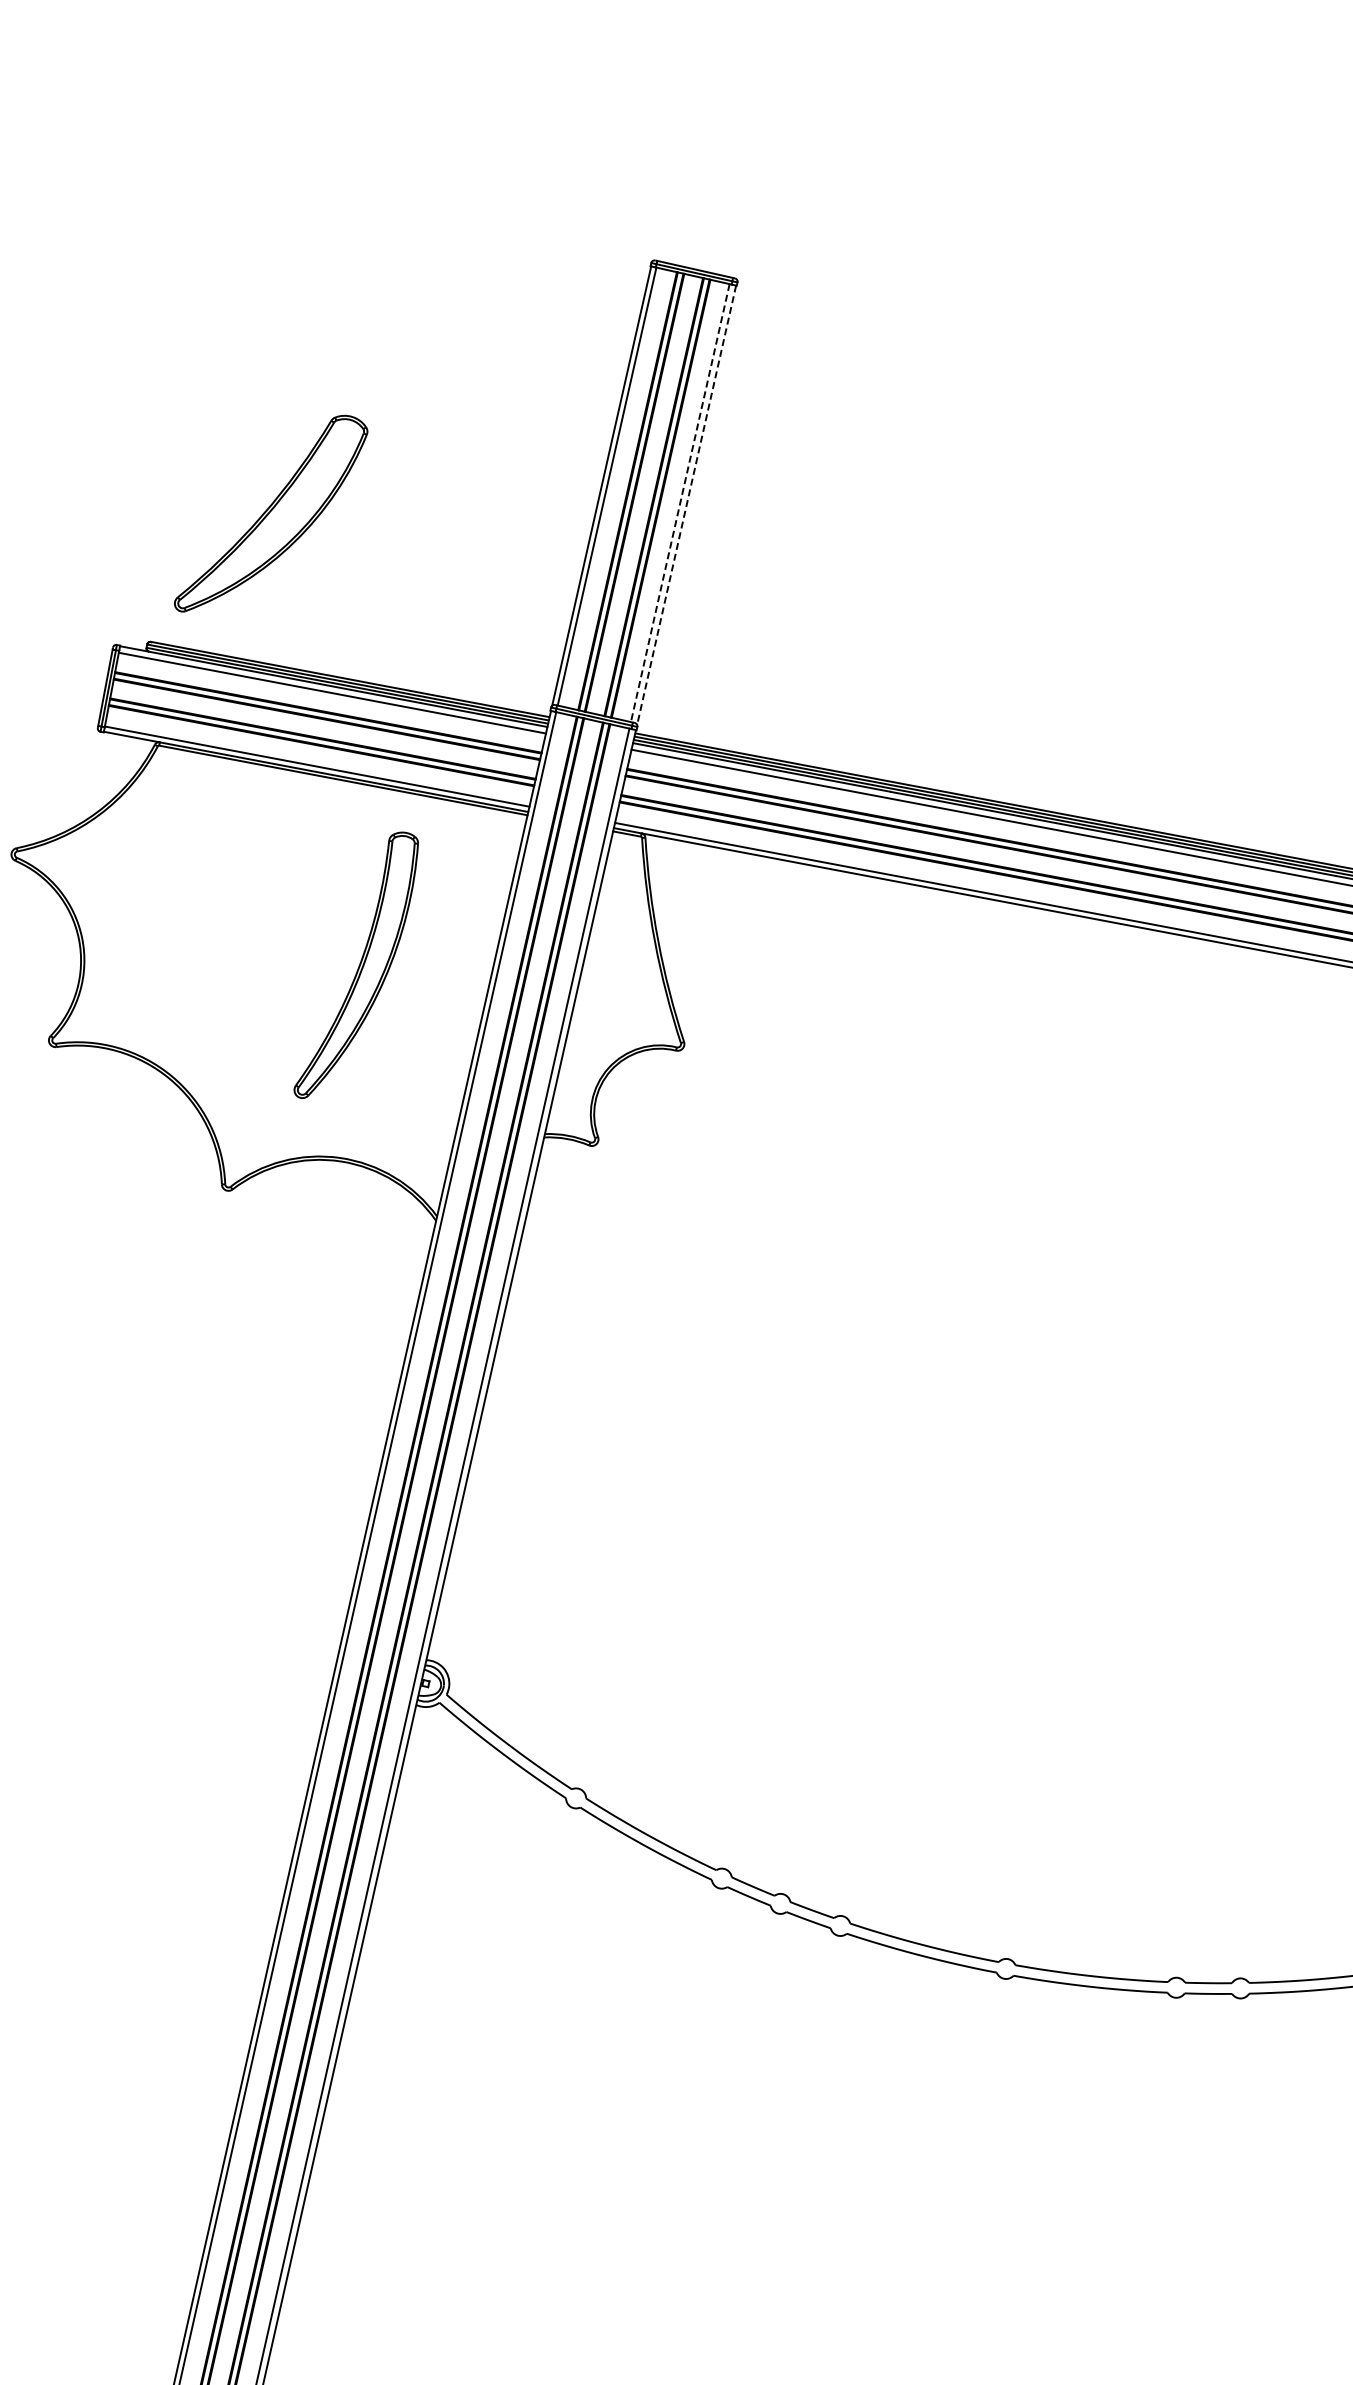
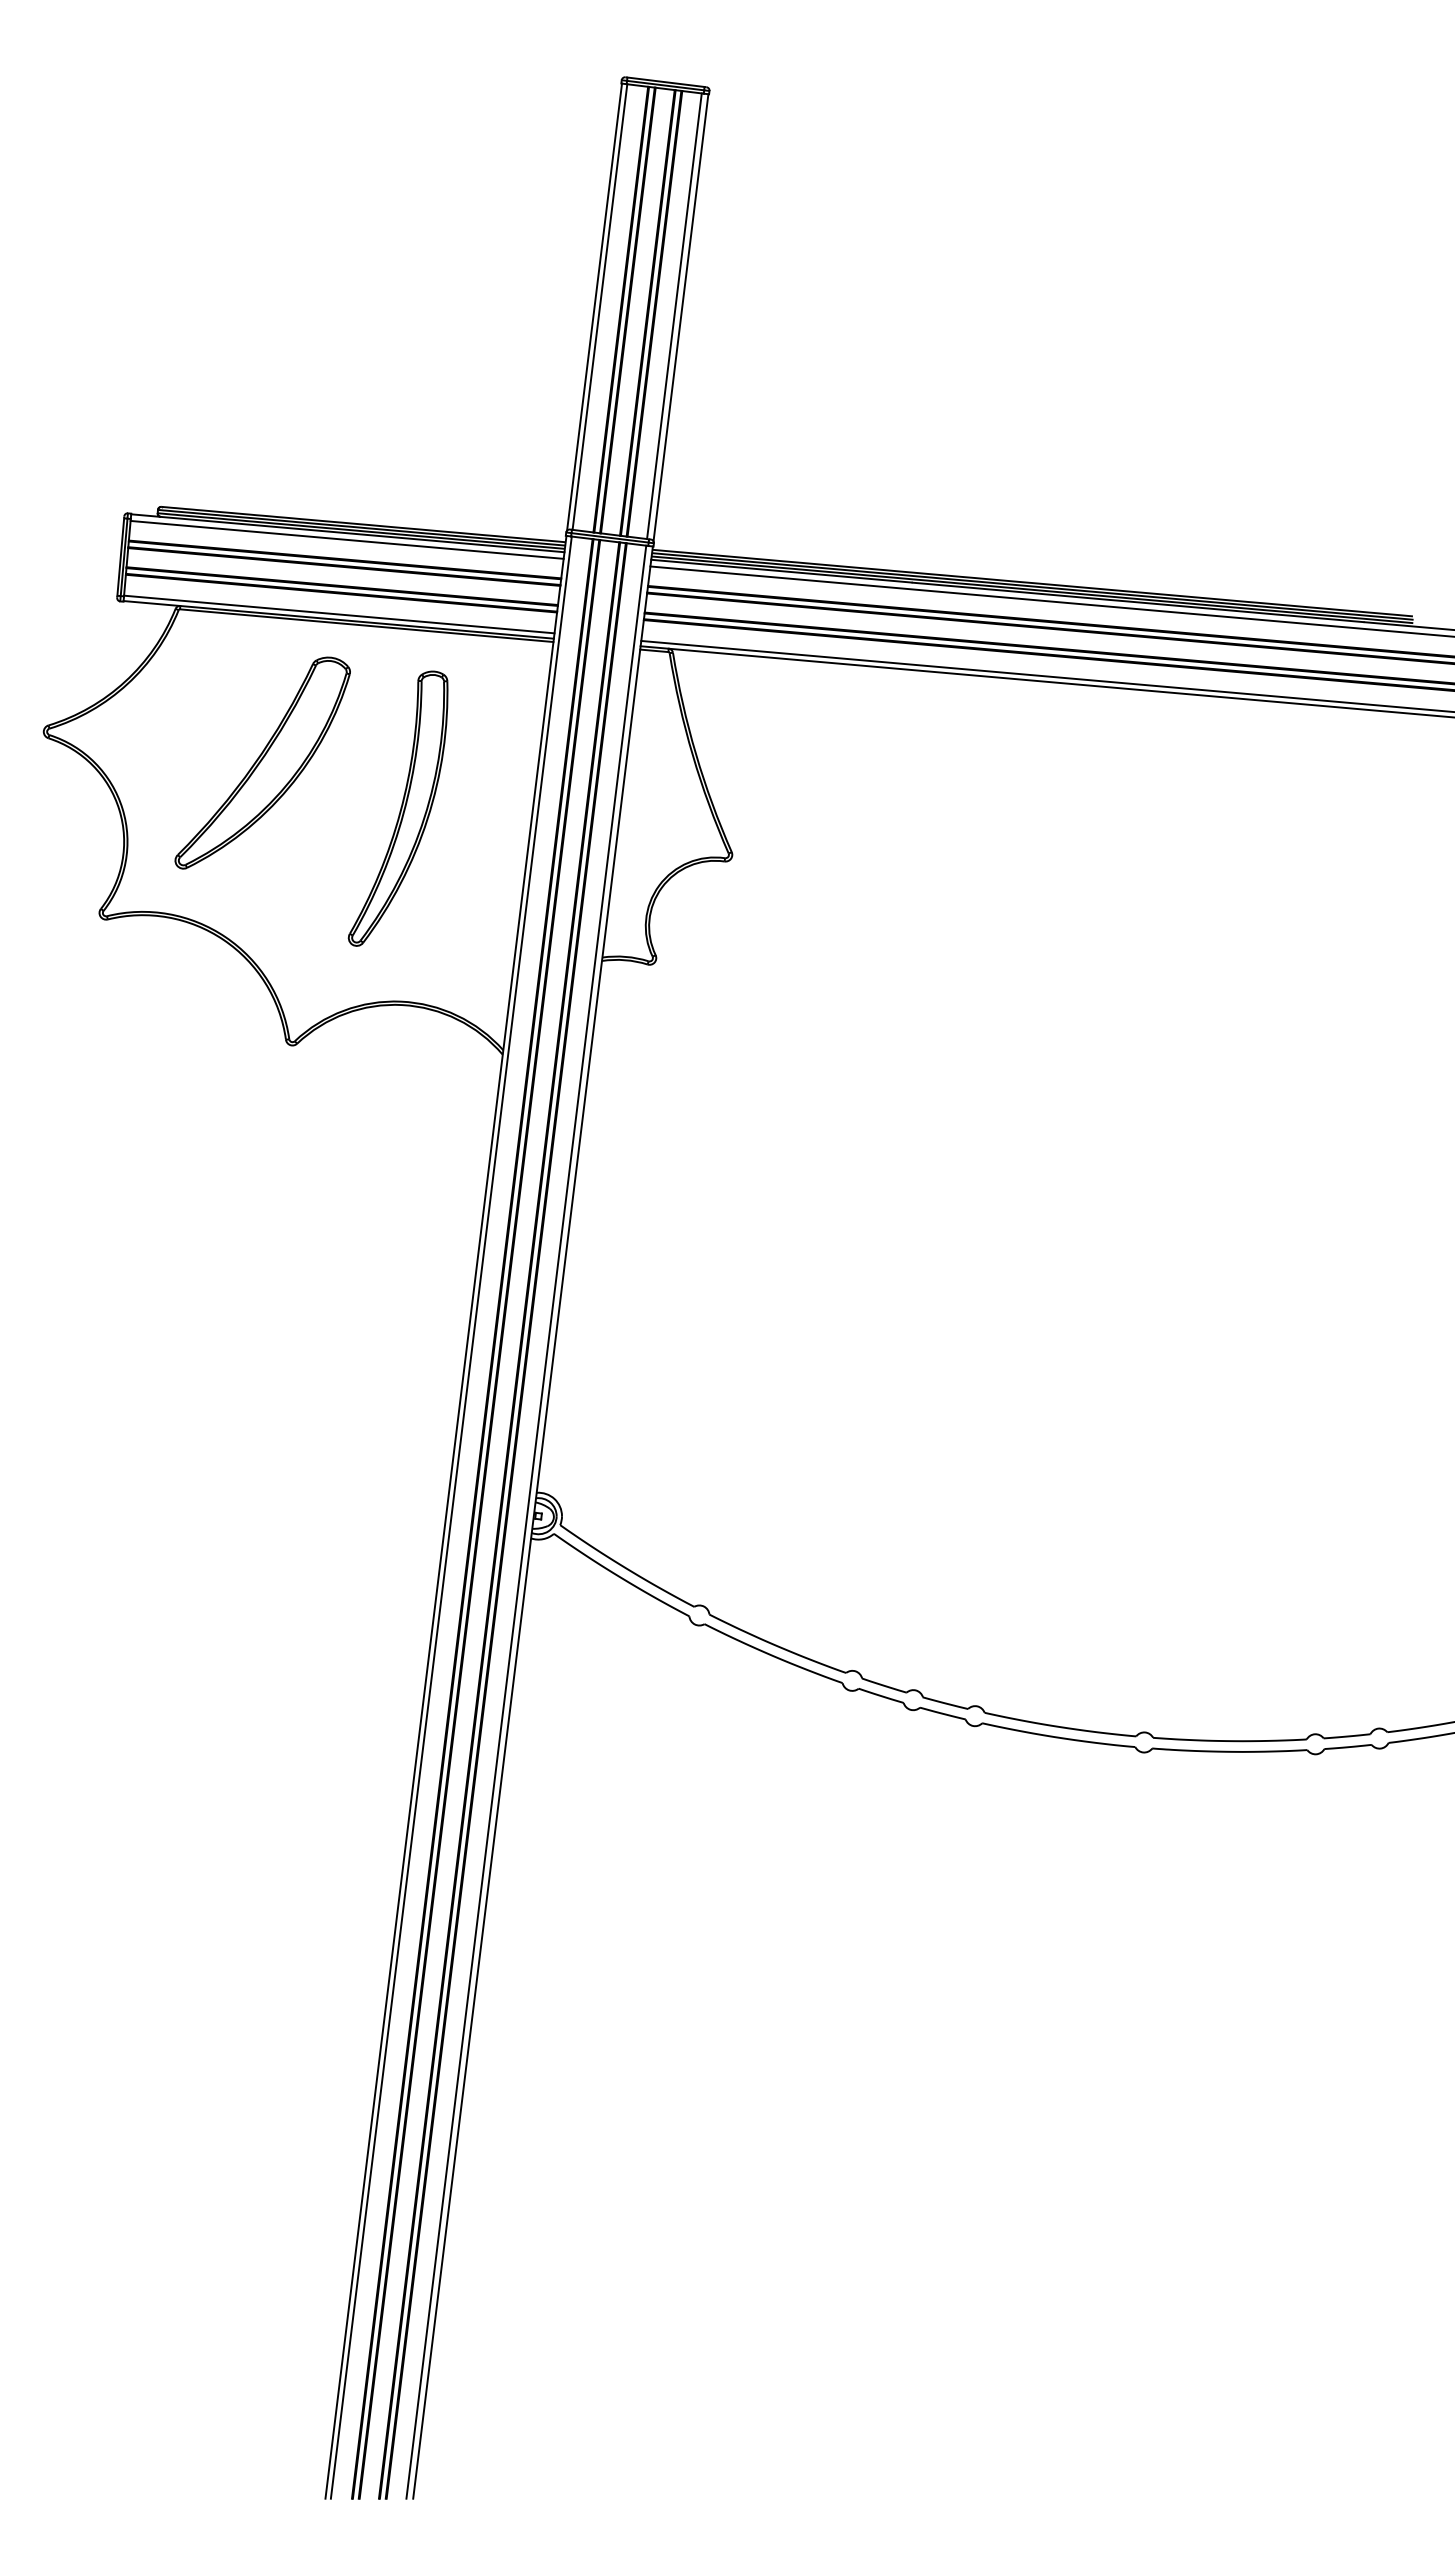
line: (680, 503) -> (674, 316), dashed -> solid
line: (686, 505) -> (680, 318), dashed -> solid
part: (271, 513) -> (262, 762), moved

